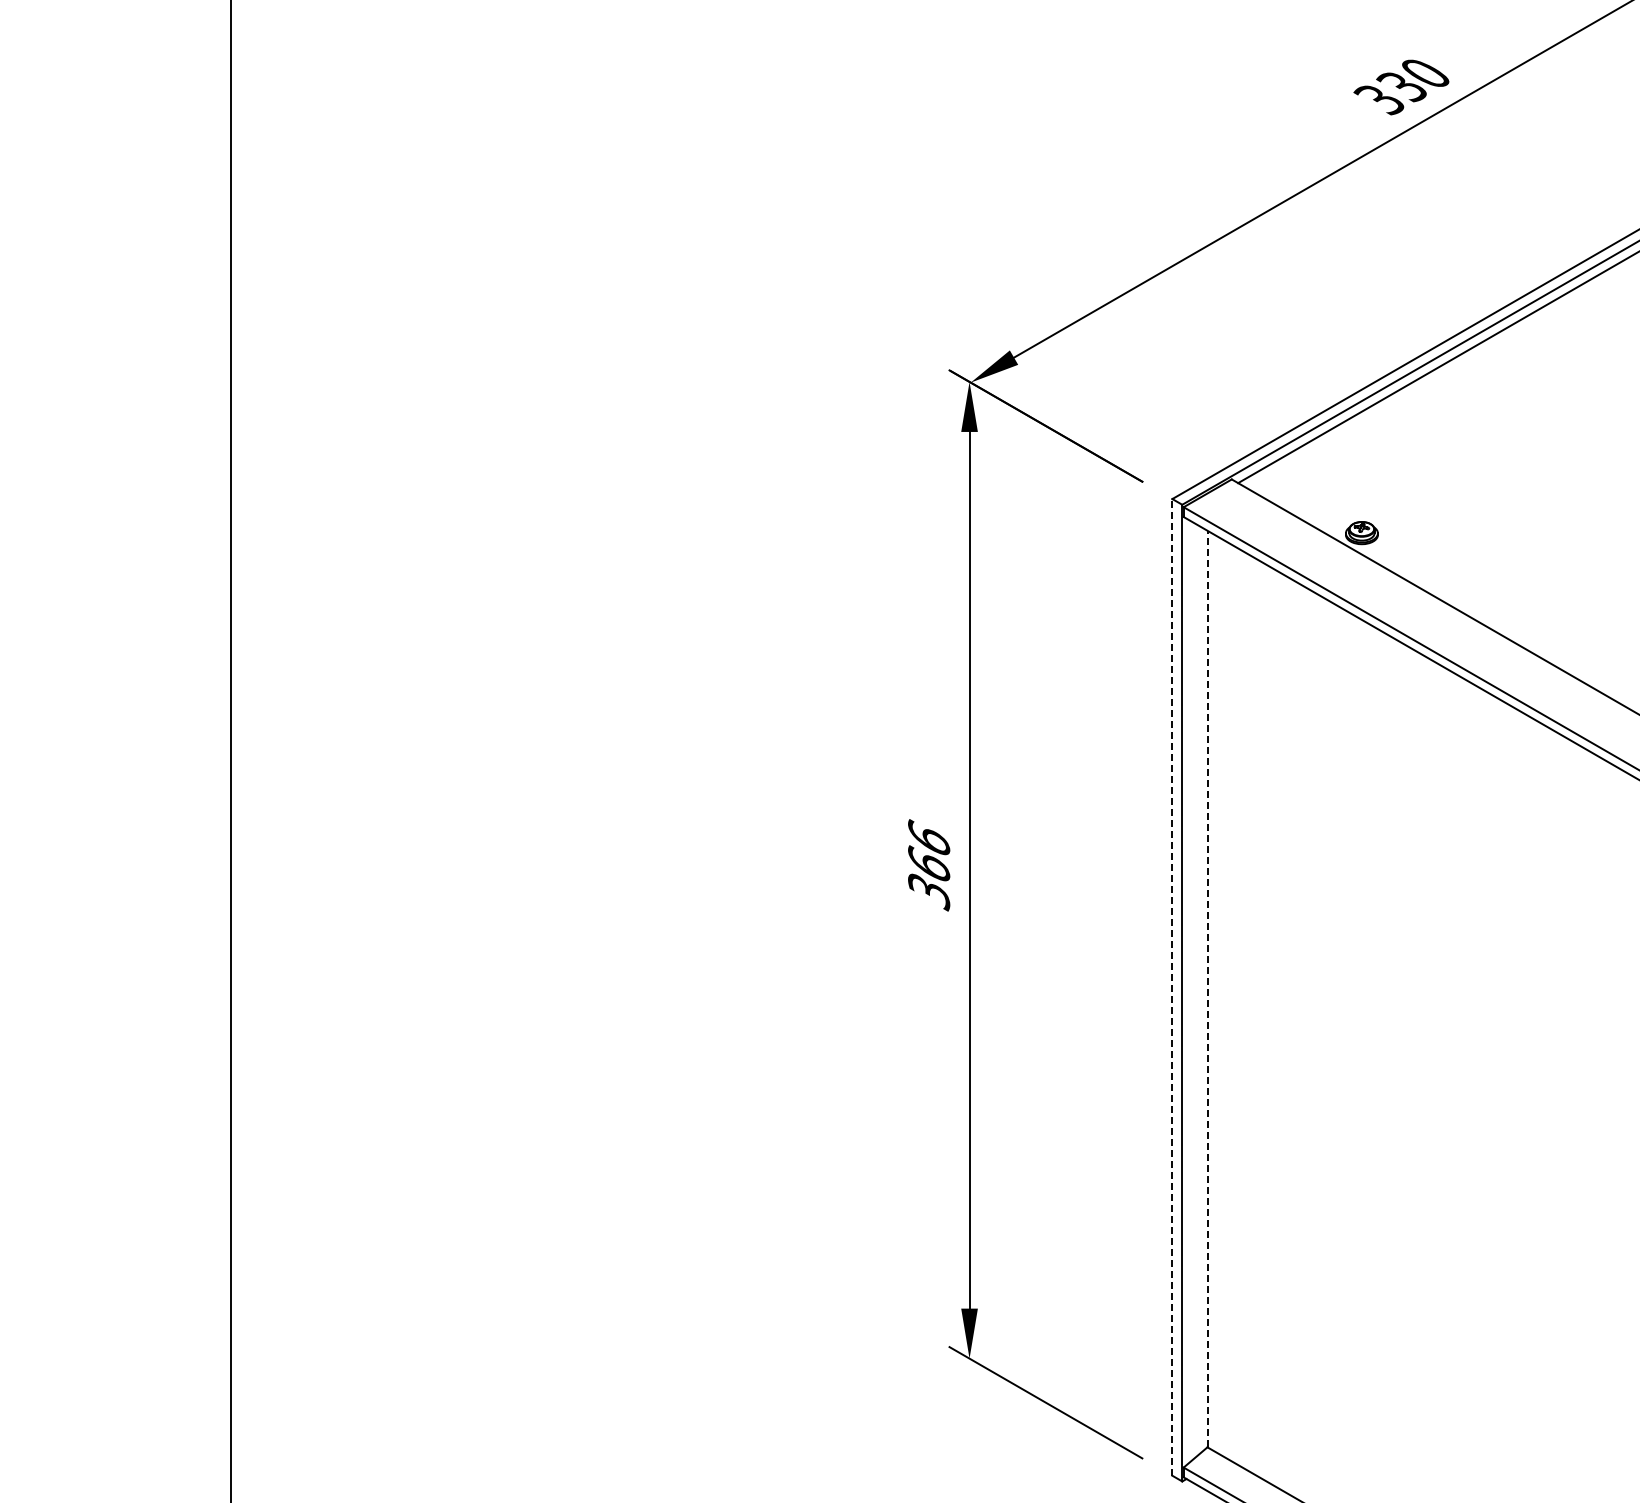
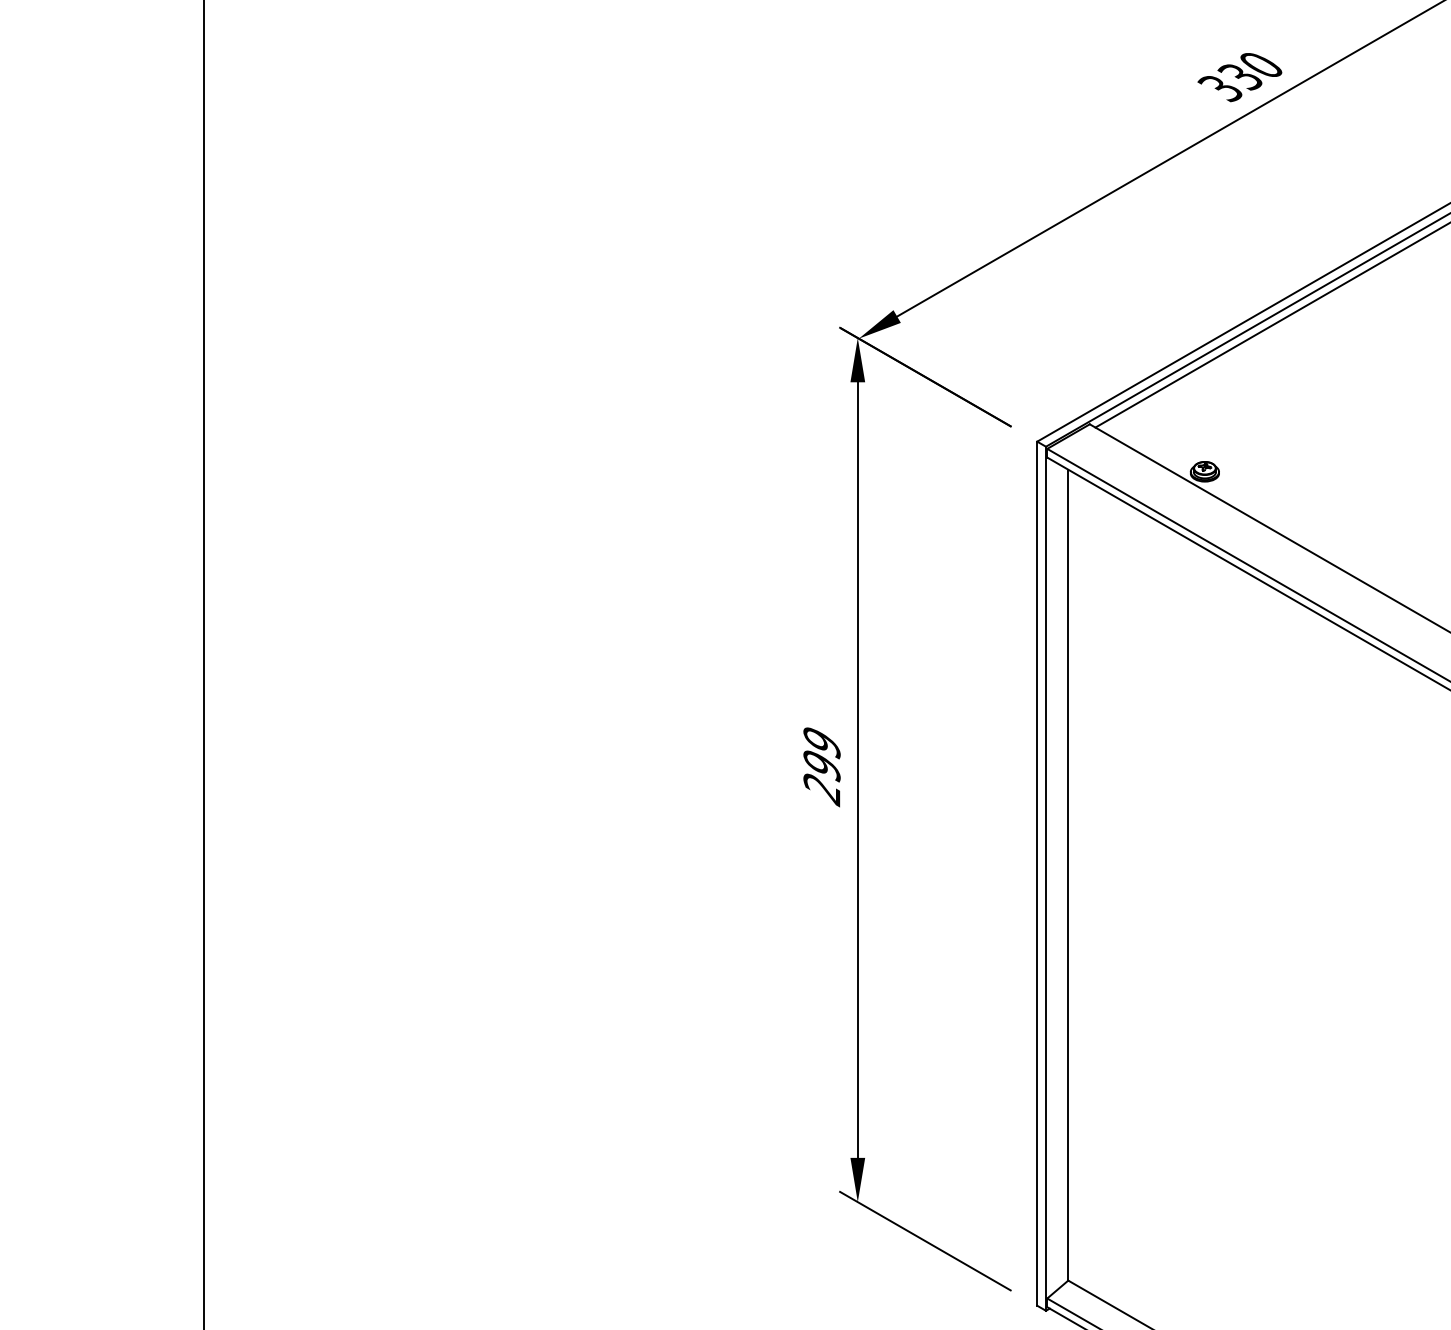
text: (929, 865) -> (822, 765), 366 -> 299
line: (1172, 986) -> (1037, 872), dashed -> solid
line: (1207, 988) -> (1068, 874), dashed -> solid

